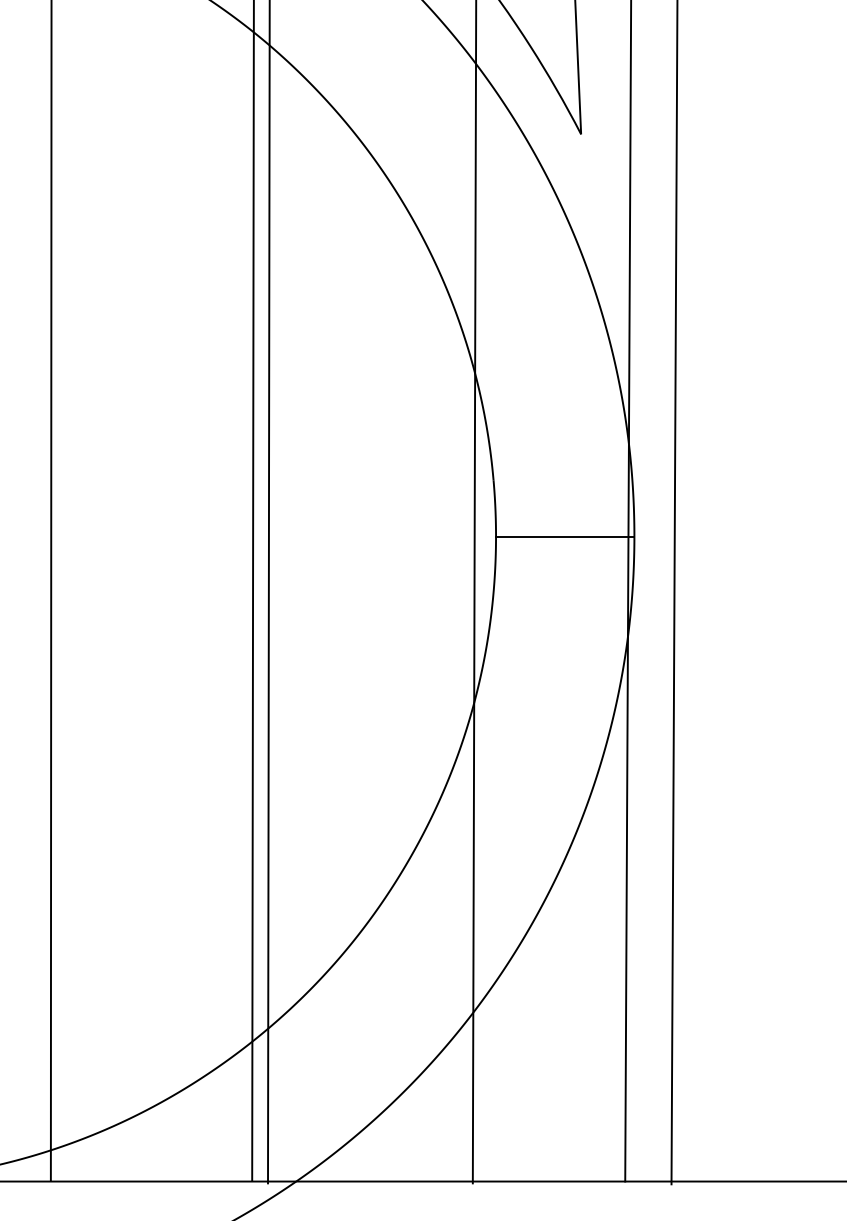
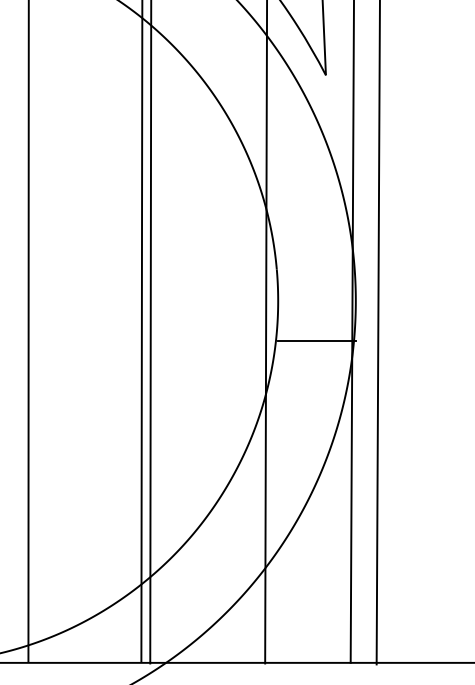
line: (564, 535) -> (316, 340), moved

